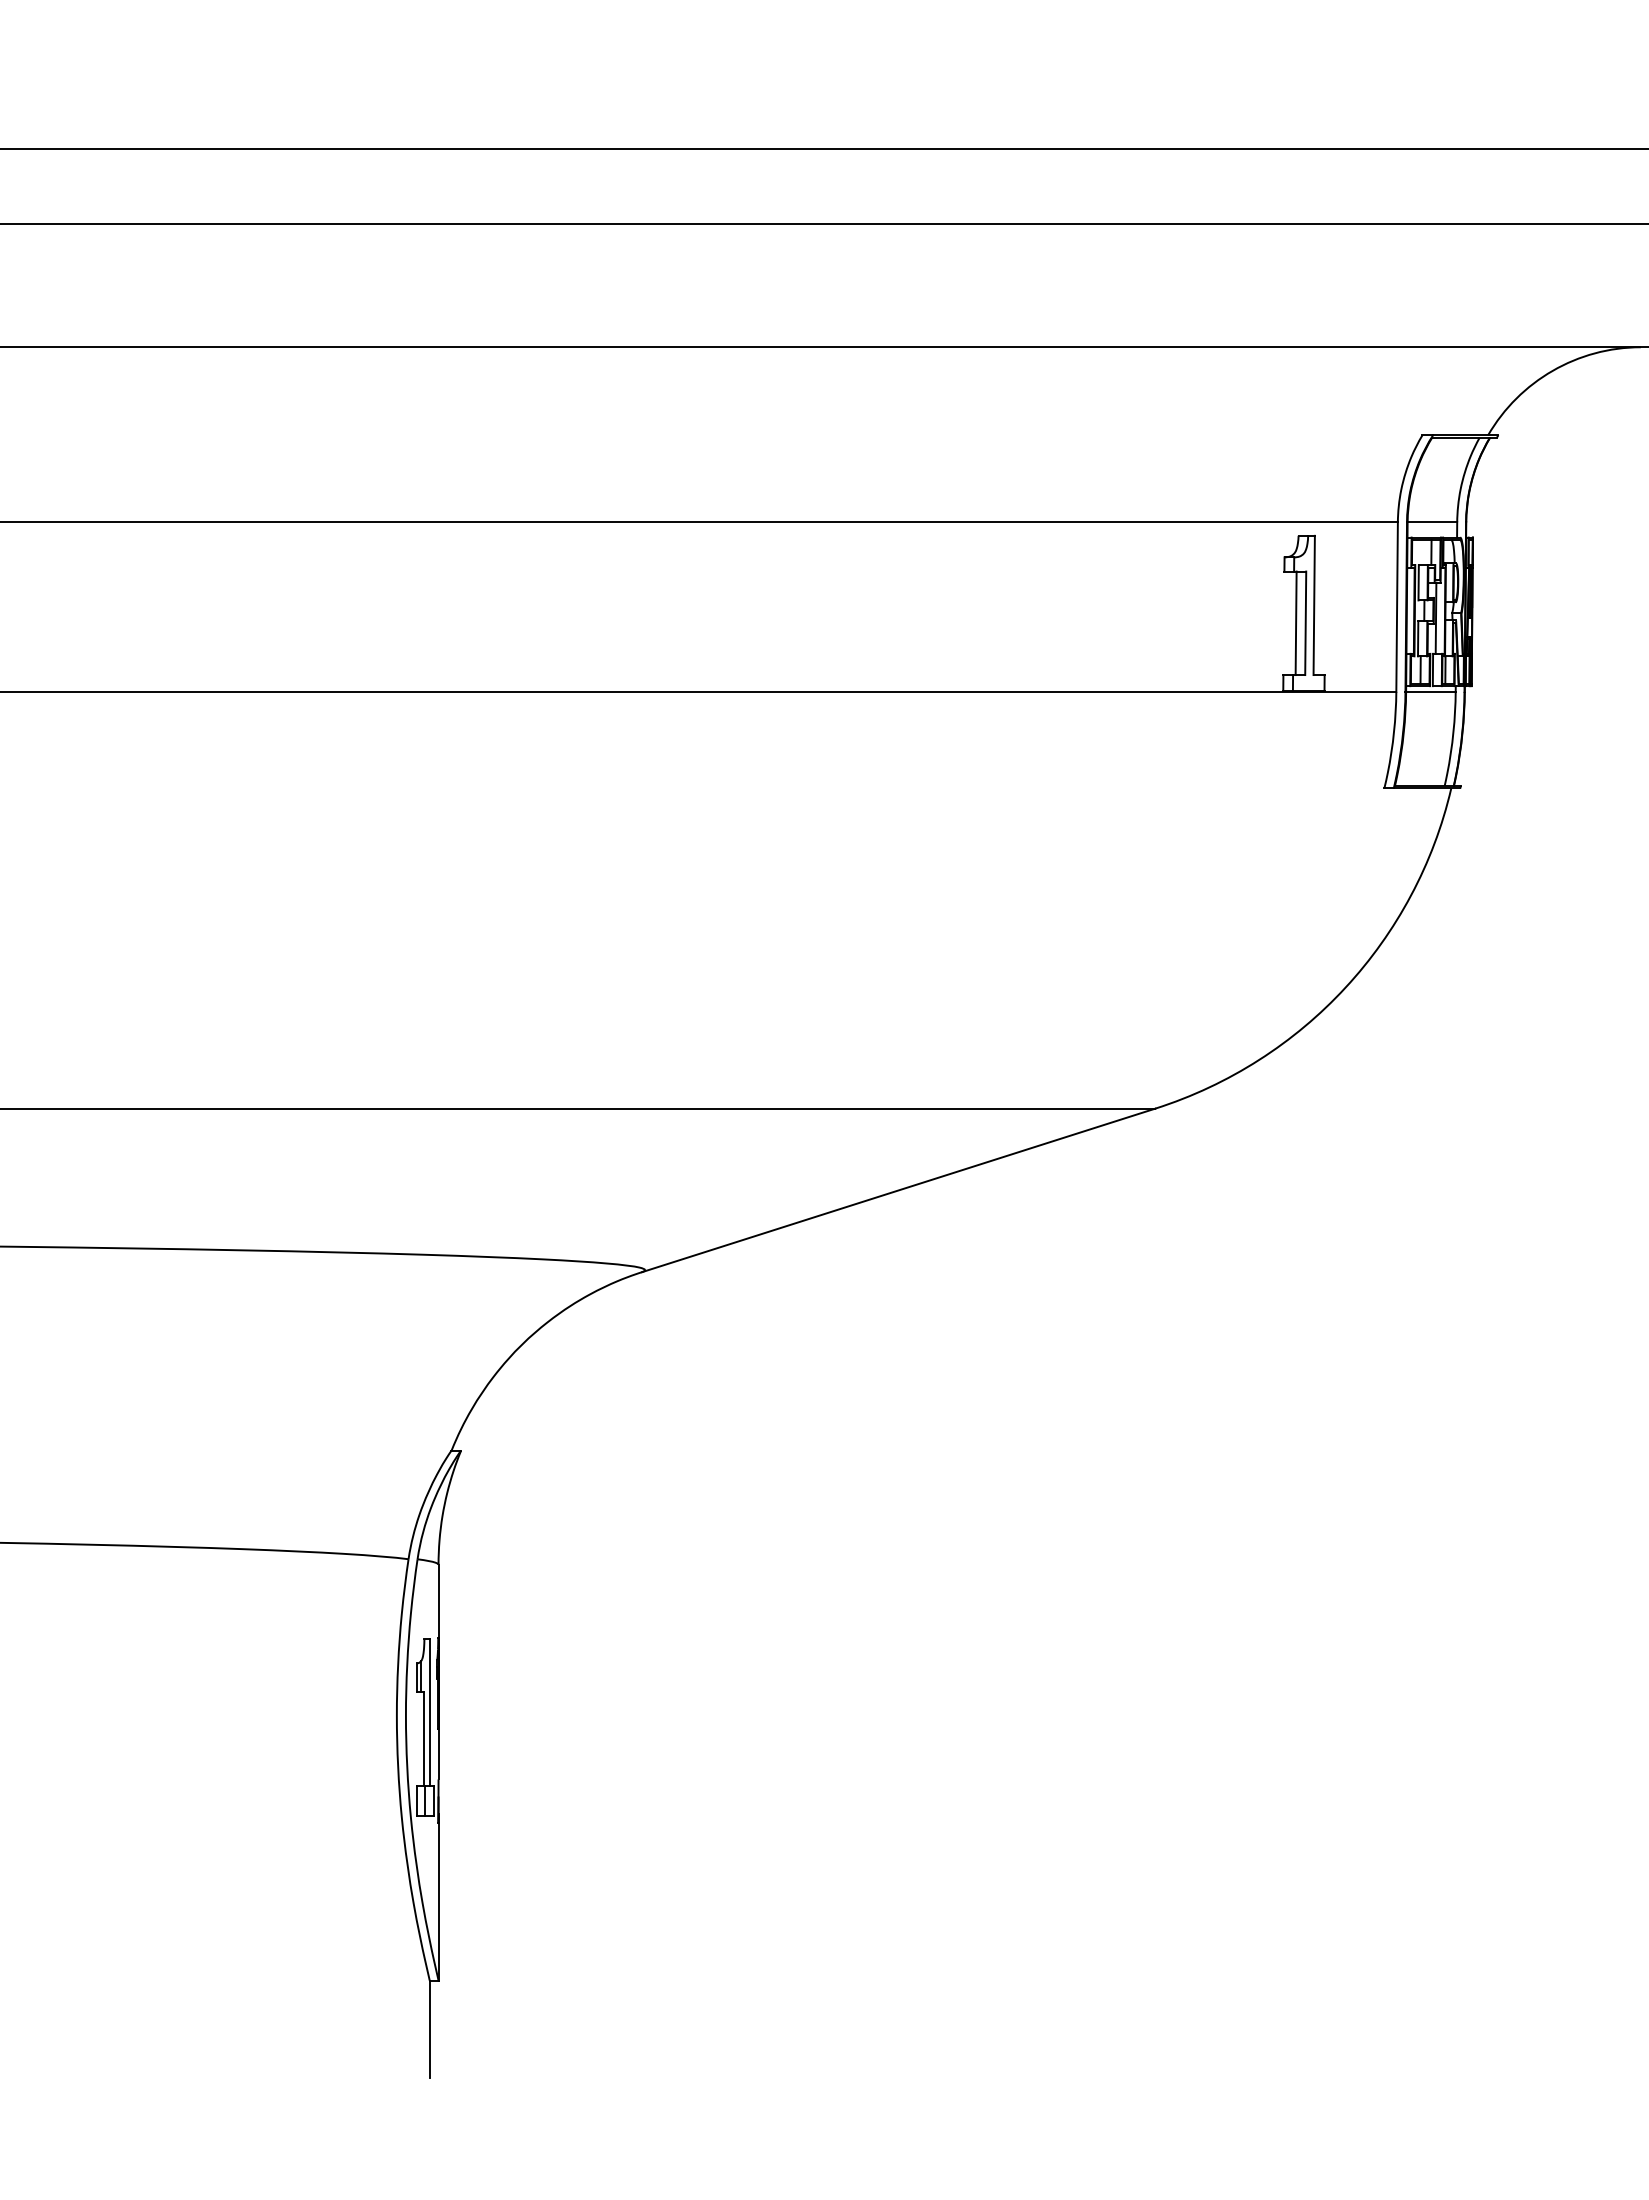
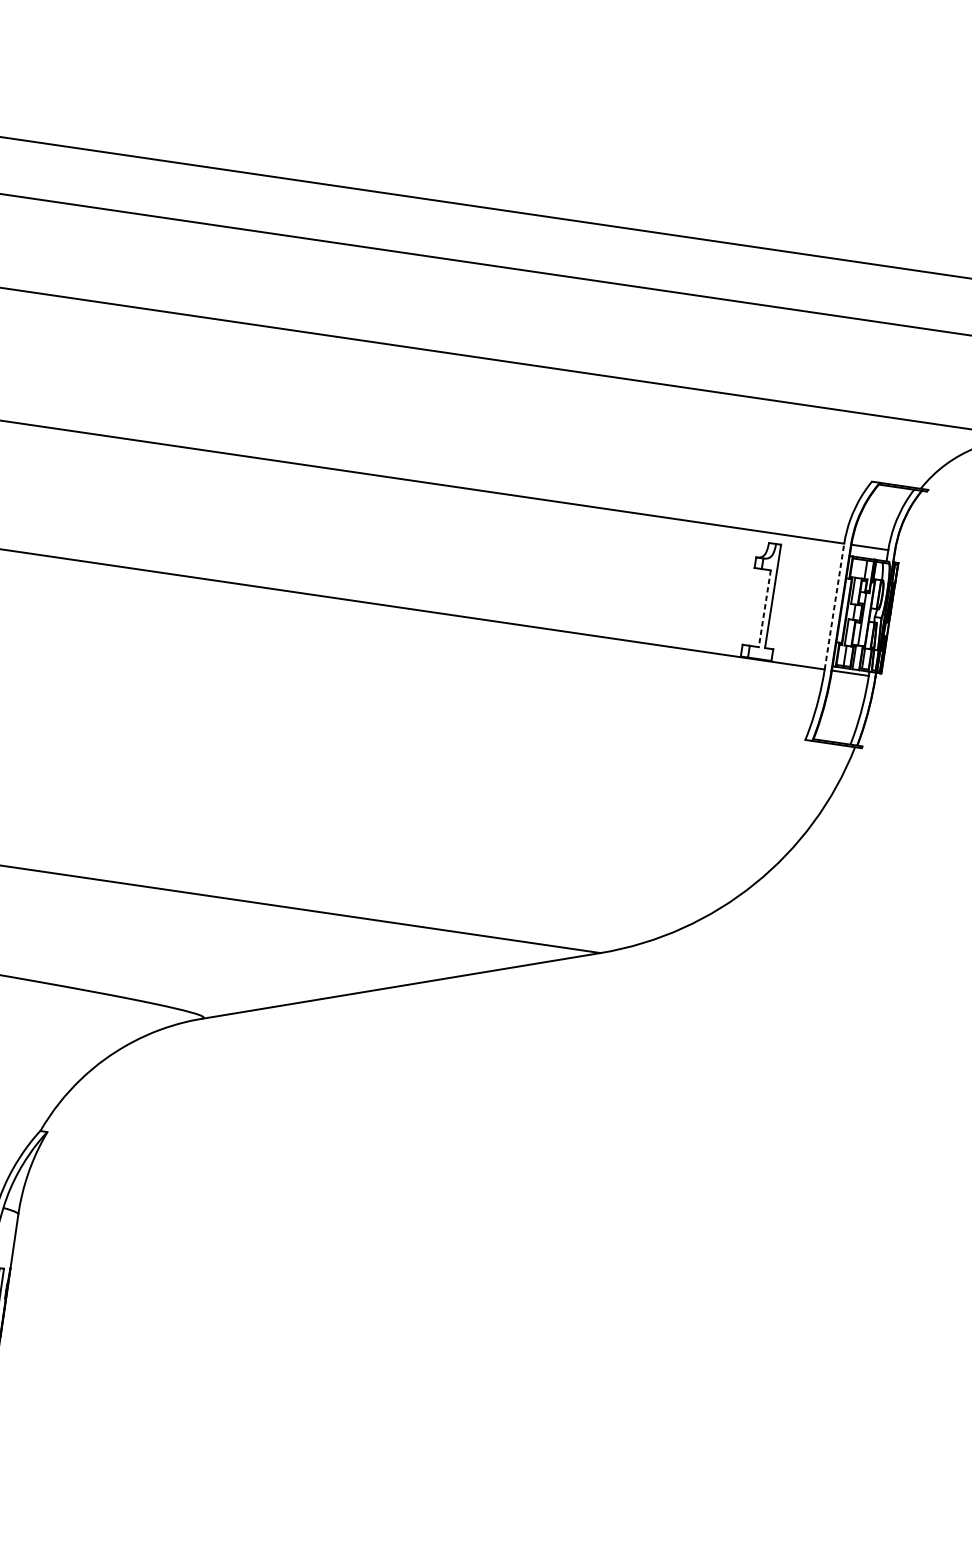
line: (1397, 607) -> (834, 606), solid -> dashed
line: (1295, 623) -> (757, 607), removed
line: (1305, 623) -> (764, 608), solid -> dashed

